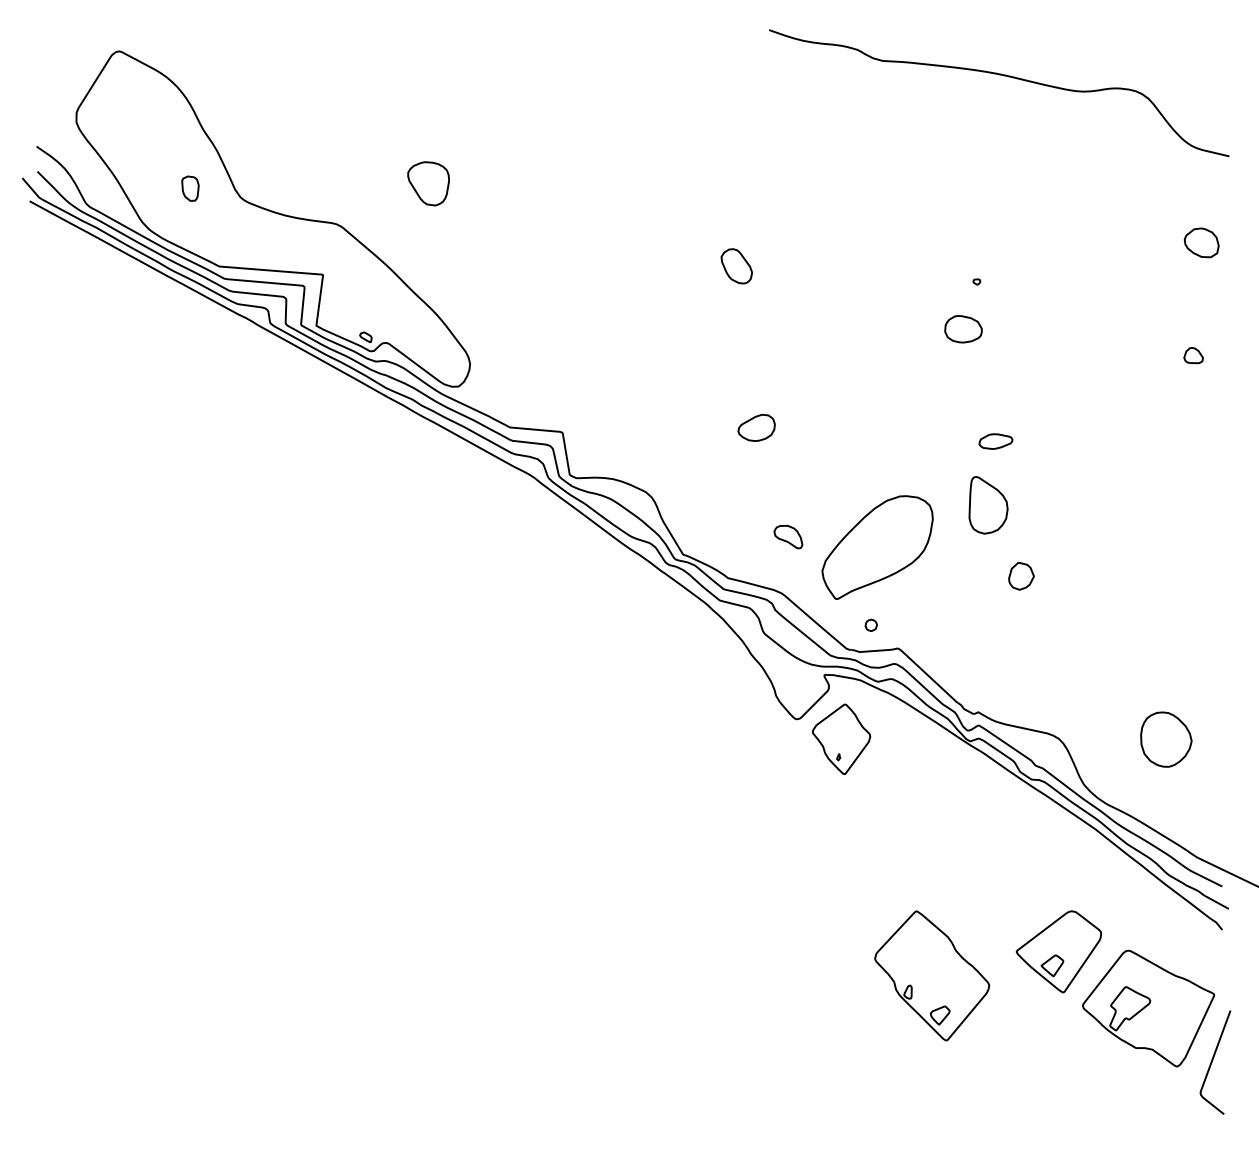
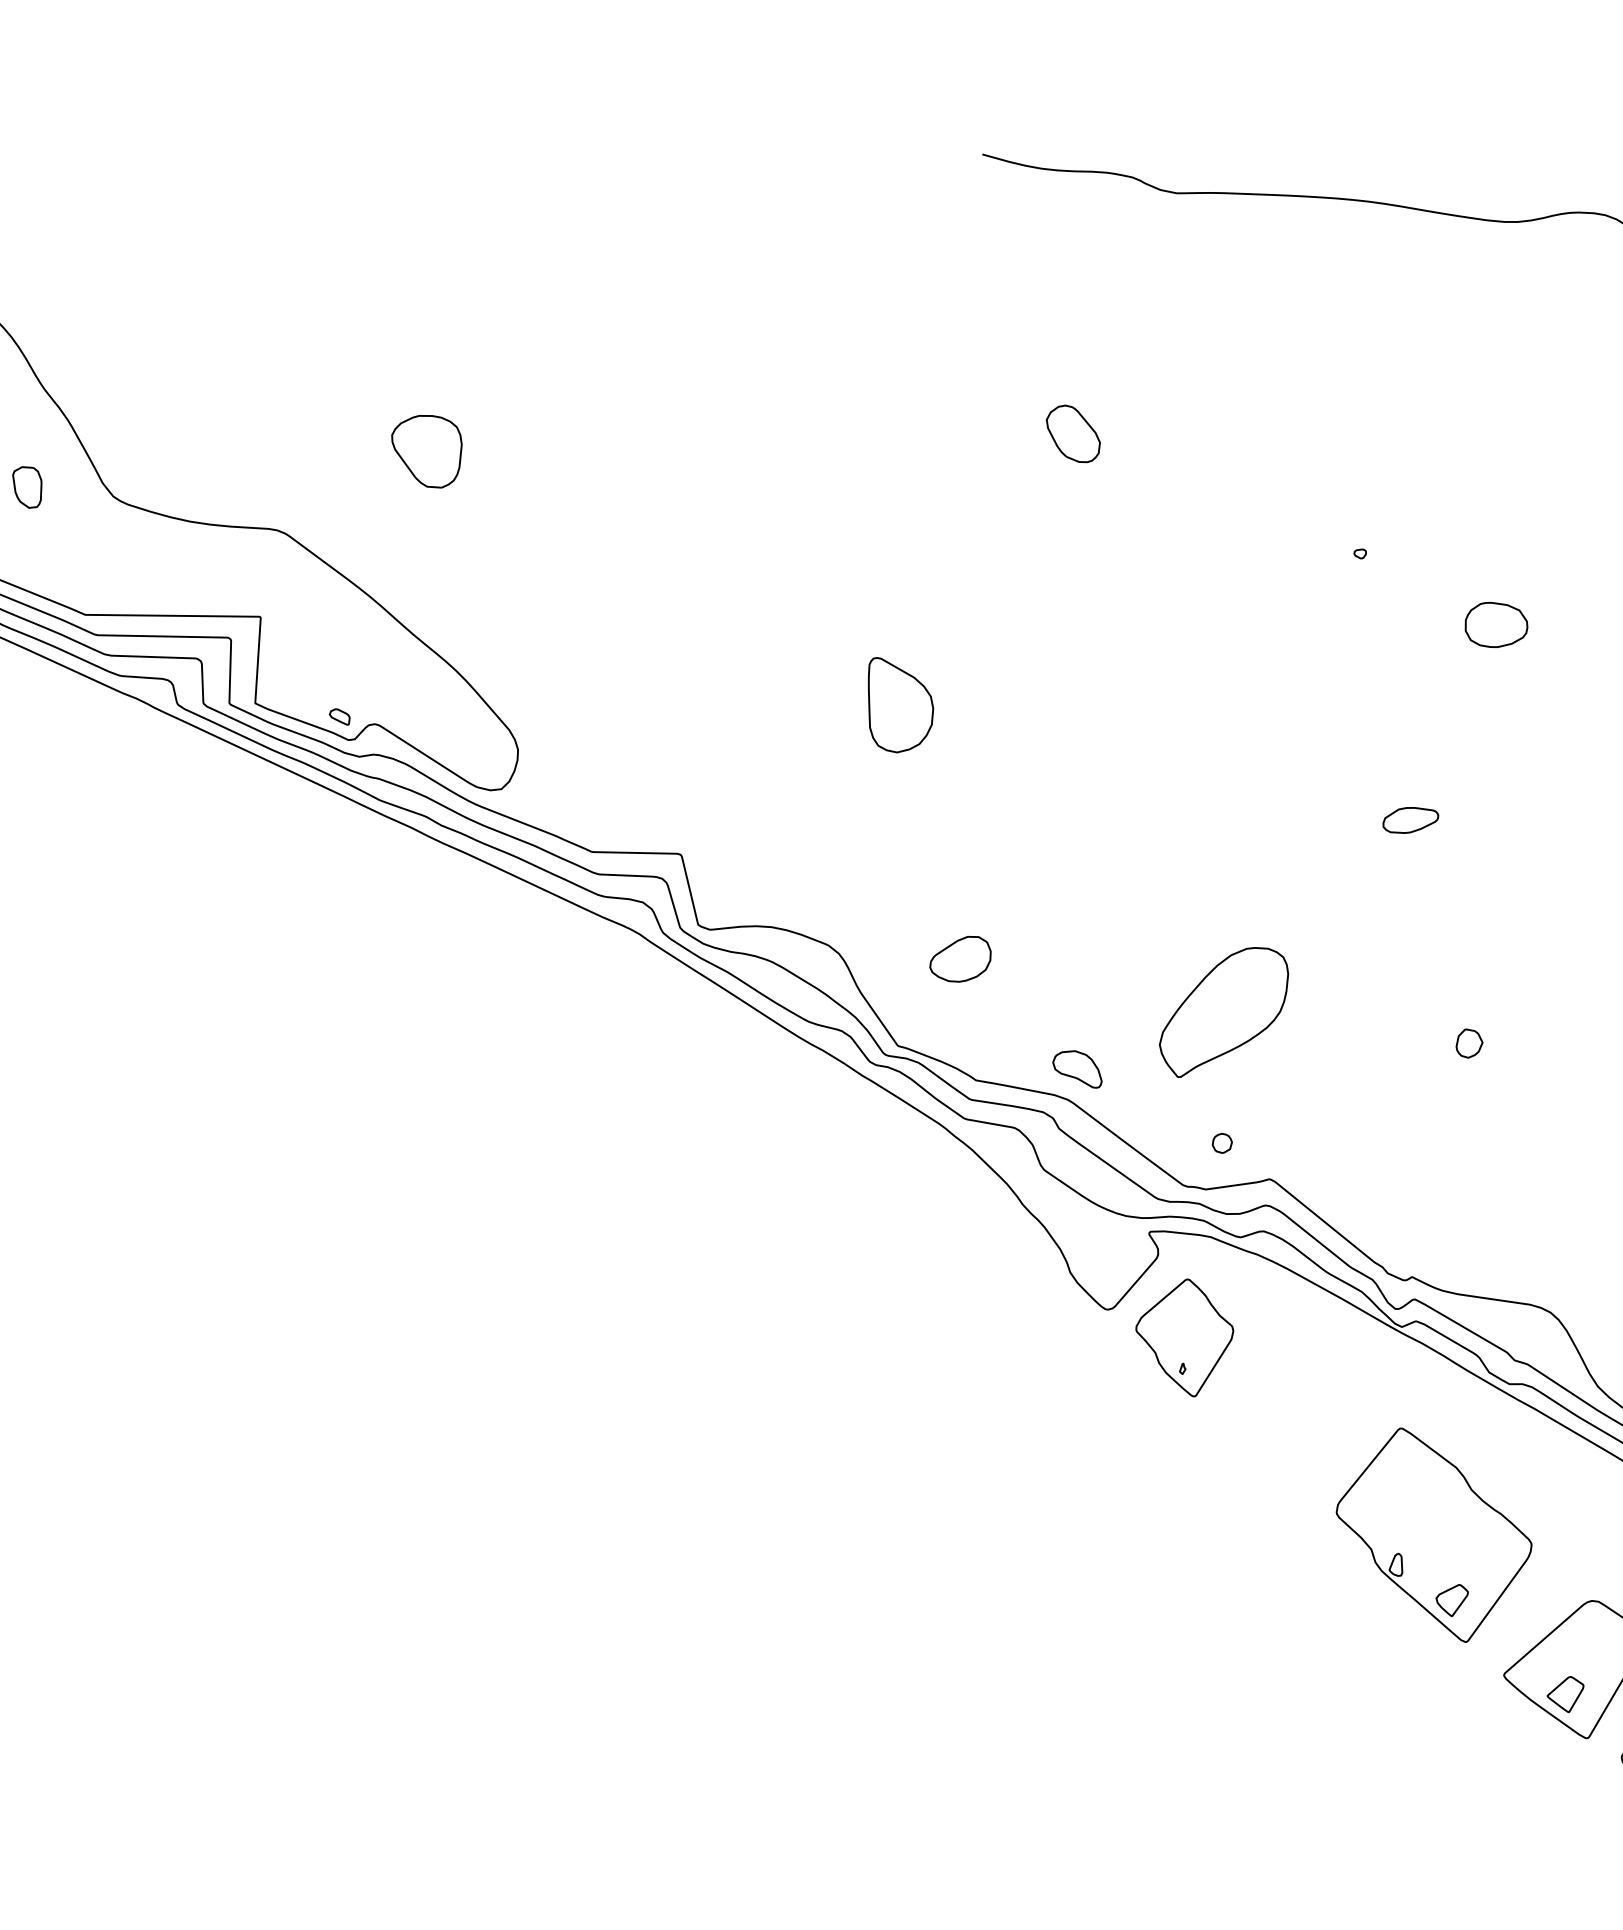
part: (736, 266) -> (1072, 434), moved
part: (963, 329) -> (1496, 625), moved
part: (756, 427) -> (960, 958), moved
part: (988, 505) -> (900, 704), moved
part: (788, 536) -> (1077, 1069), moved
part: (877, 547) -> (1223, 1011), size x0.71
part: (1021, 575) -> (1469, 1042), size x0.62
part: (932, 975) -> (1435, 1534), moved

